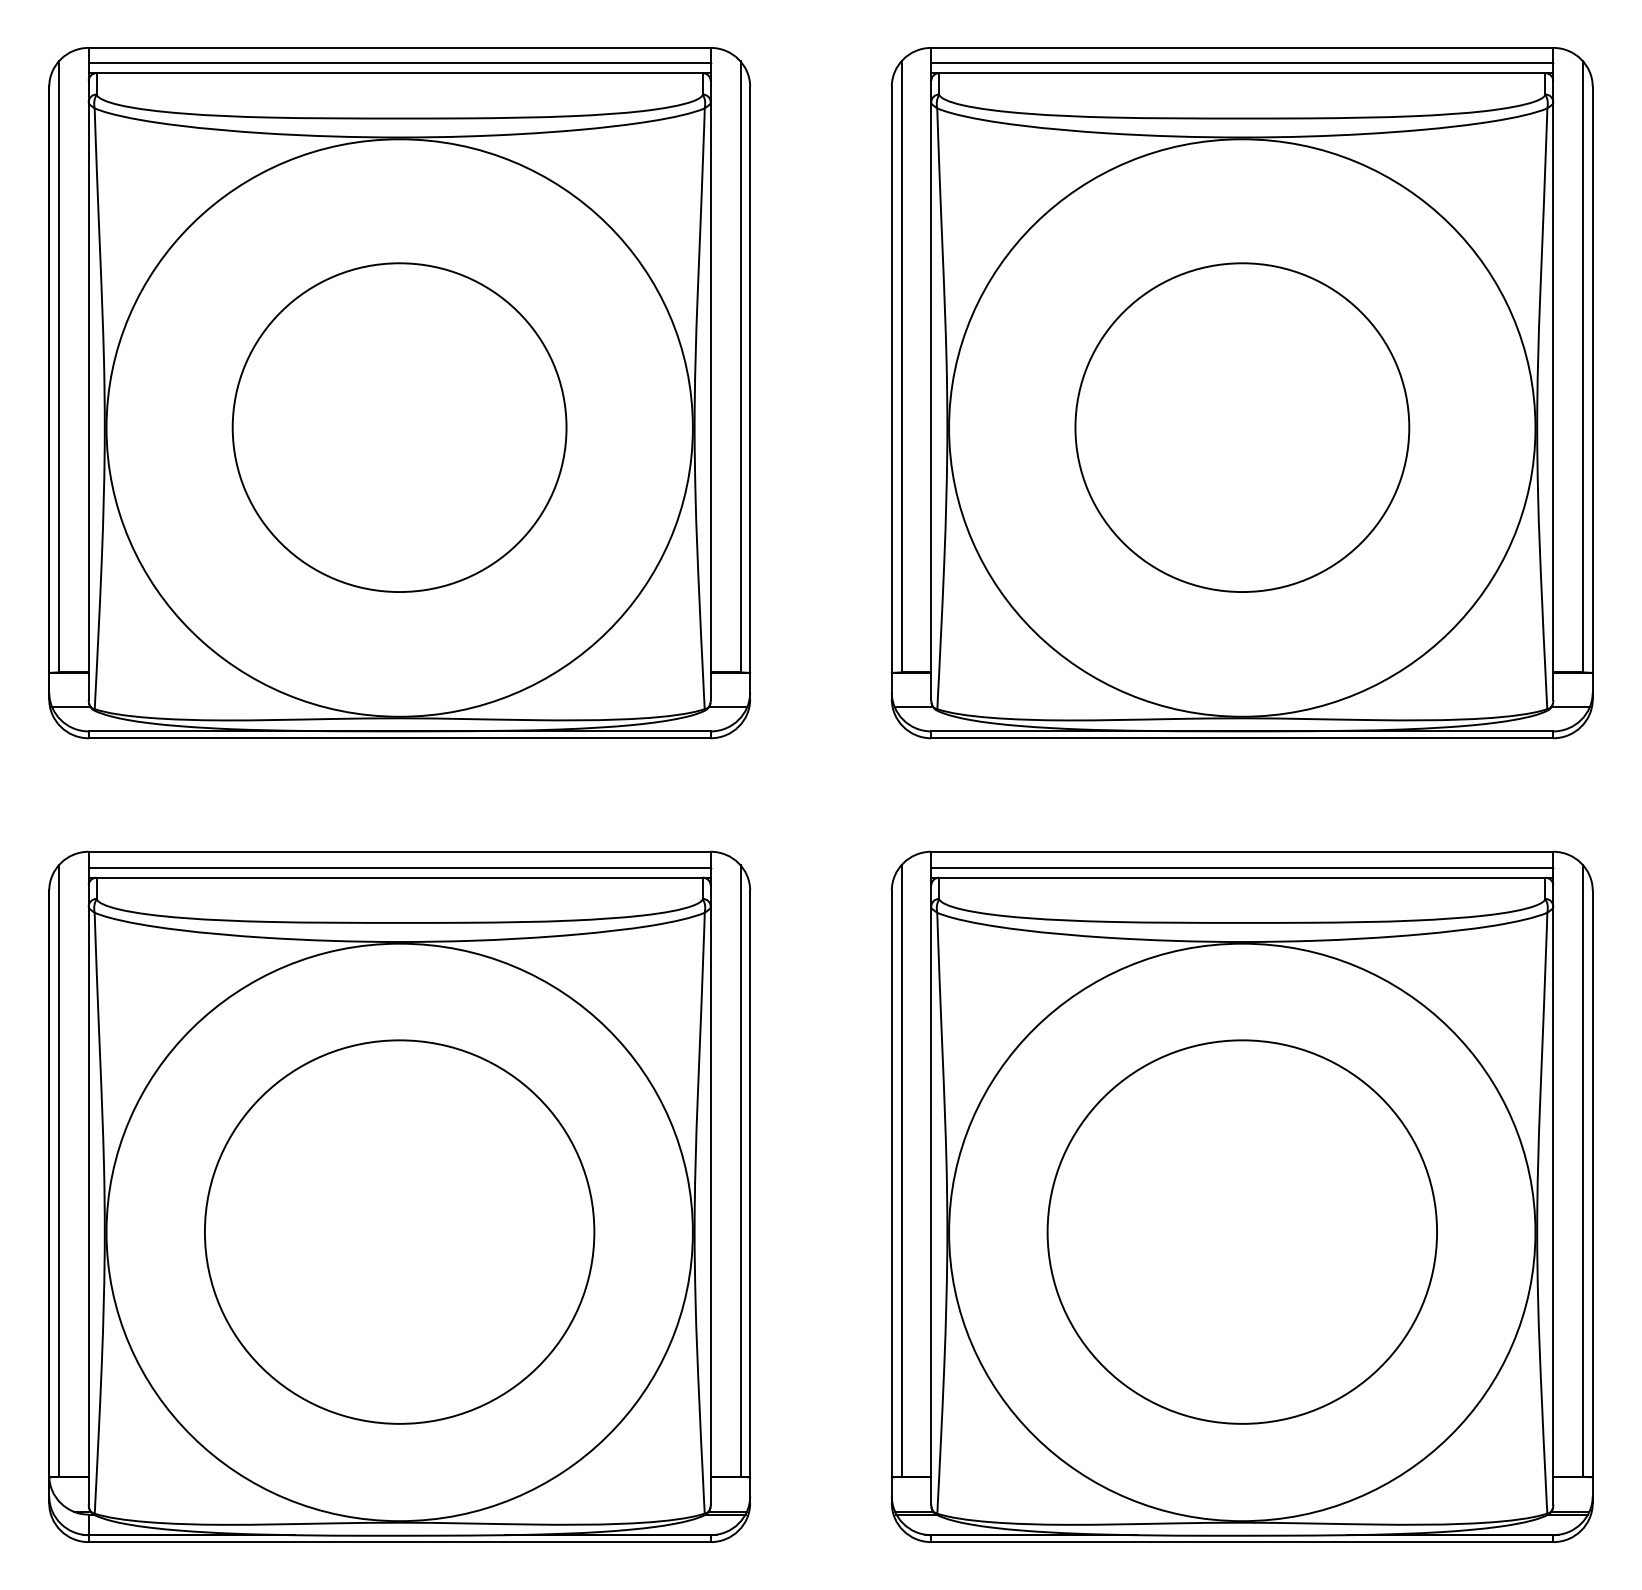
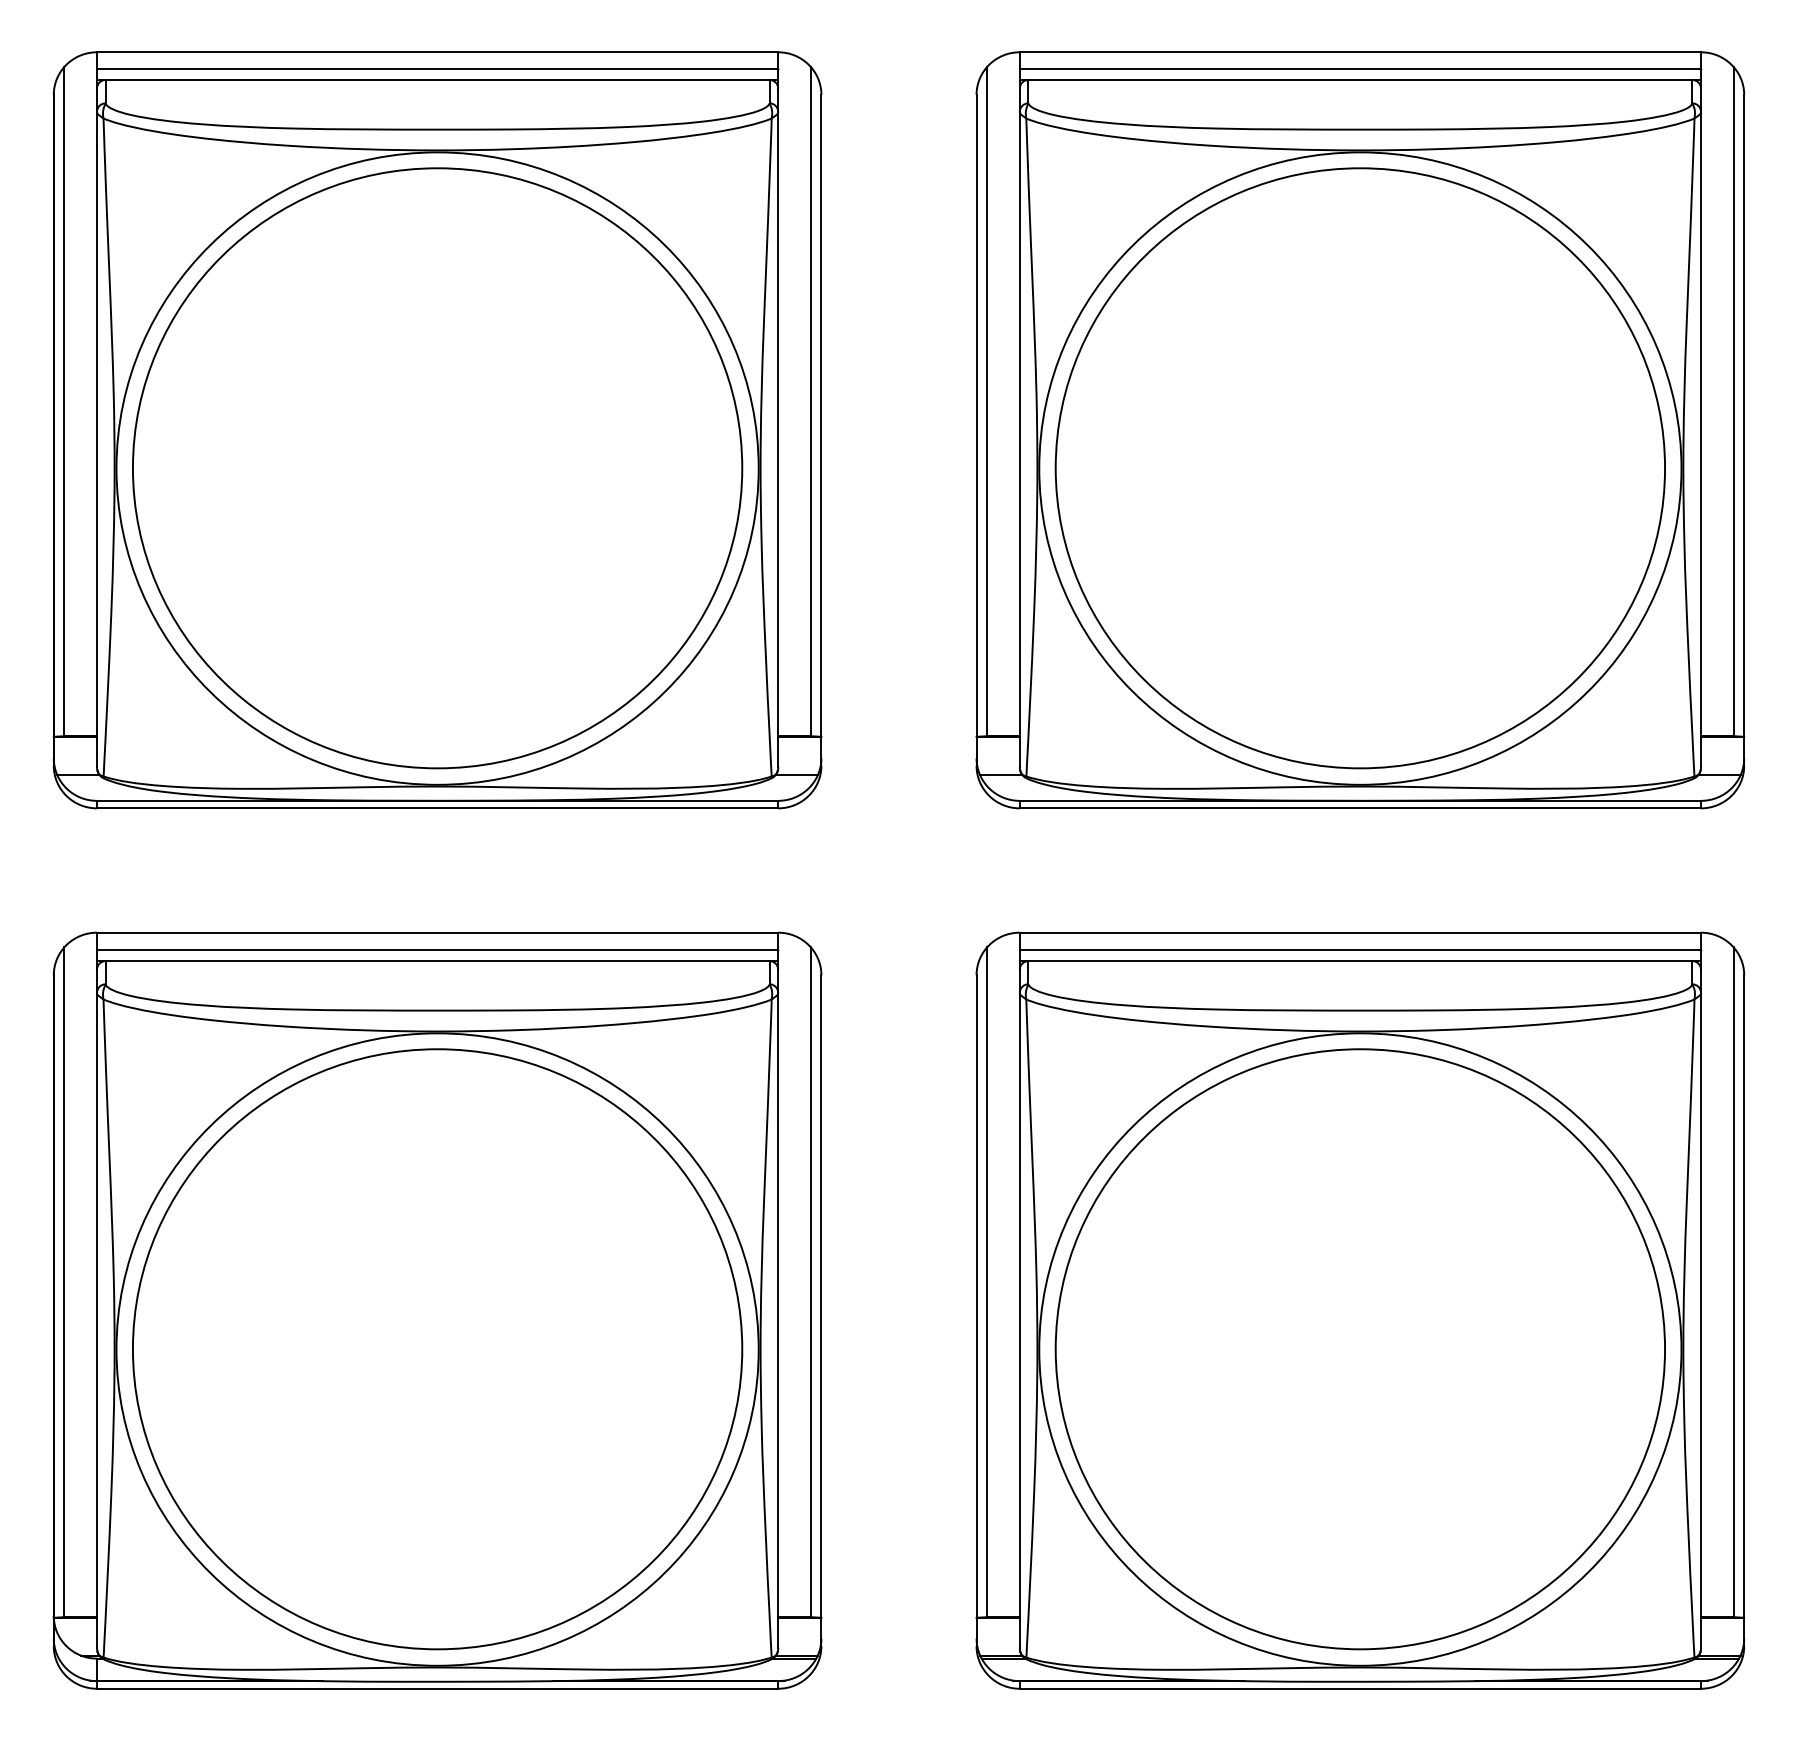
part: (399, 427) -> (437, 468), size x1.67
part: (1242, 427) -> (1360, 468), size x1.67
part: (399, 1231) -> (437, 1348), size x1.43
part: (1242, 1231) -> (1360, 1348), size x1.43

